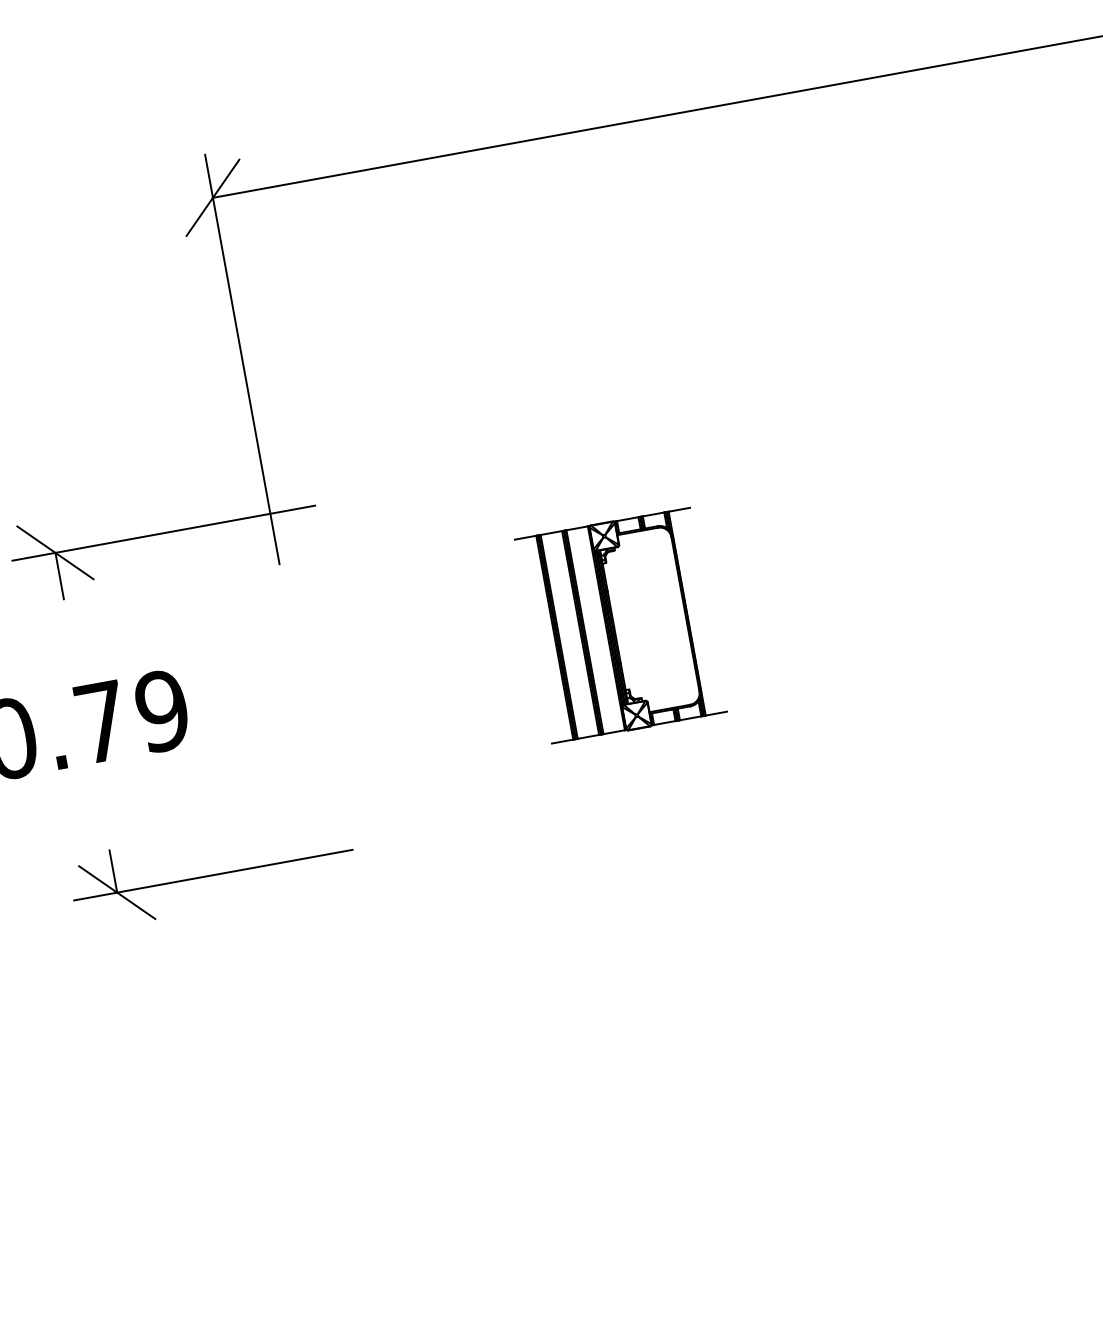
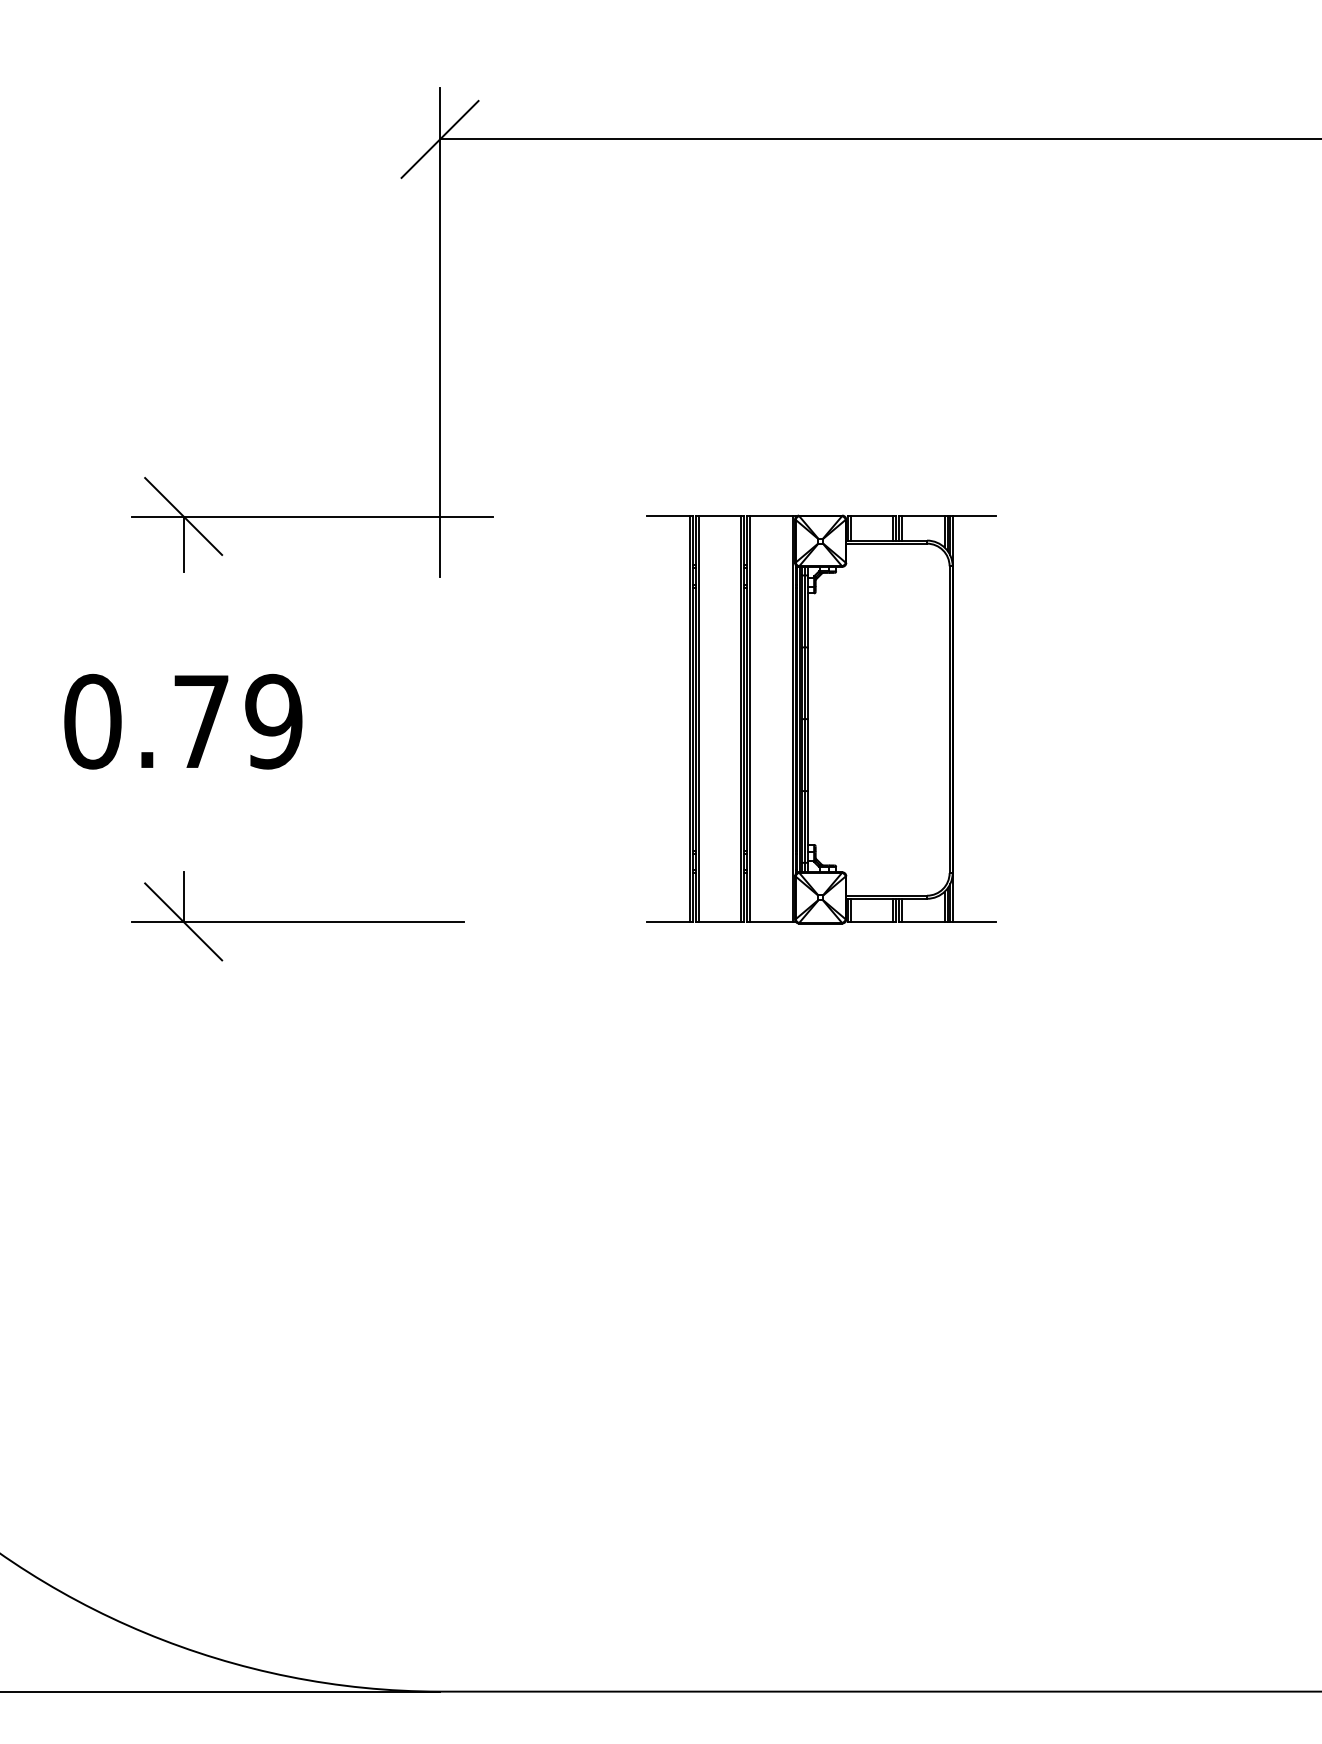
part: (620, 625) -> (821, 719), size x1.67

